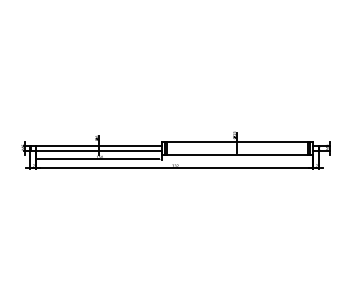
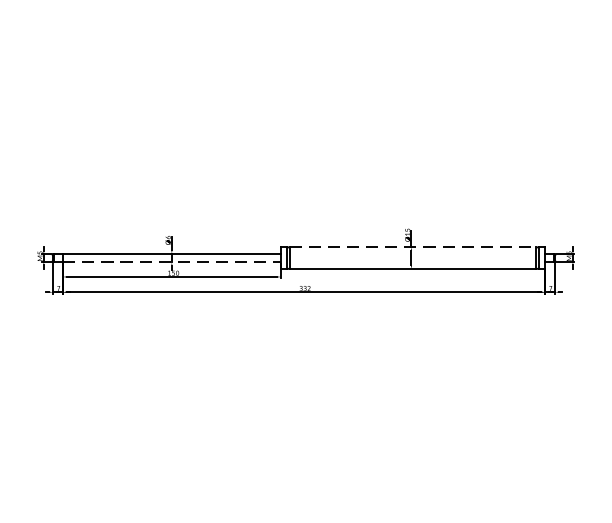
line: (237, 142) -> (412, 247), solid -> dashed
line: (98, 151) -> (171, 263), solid -> dashed

